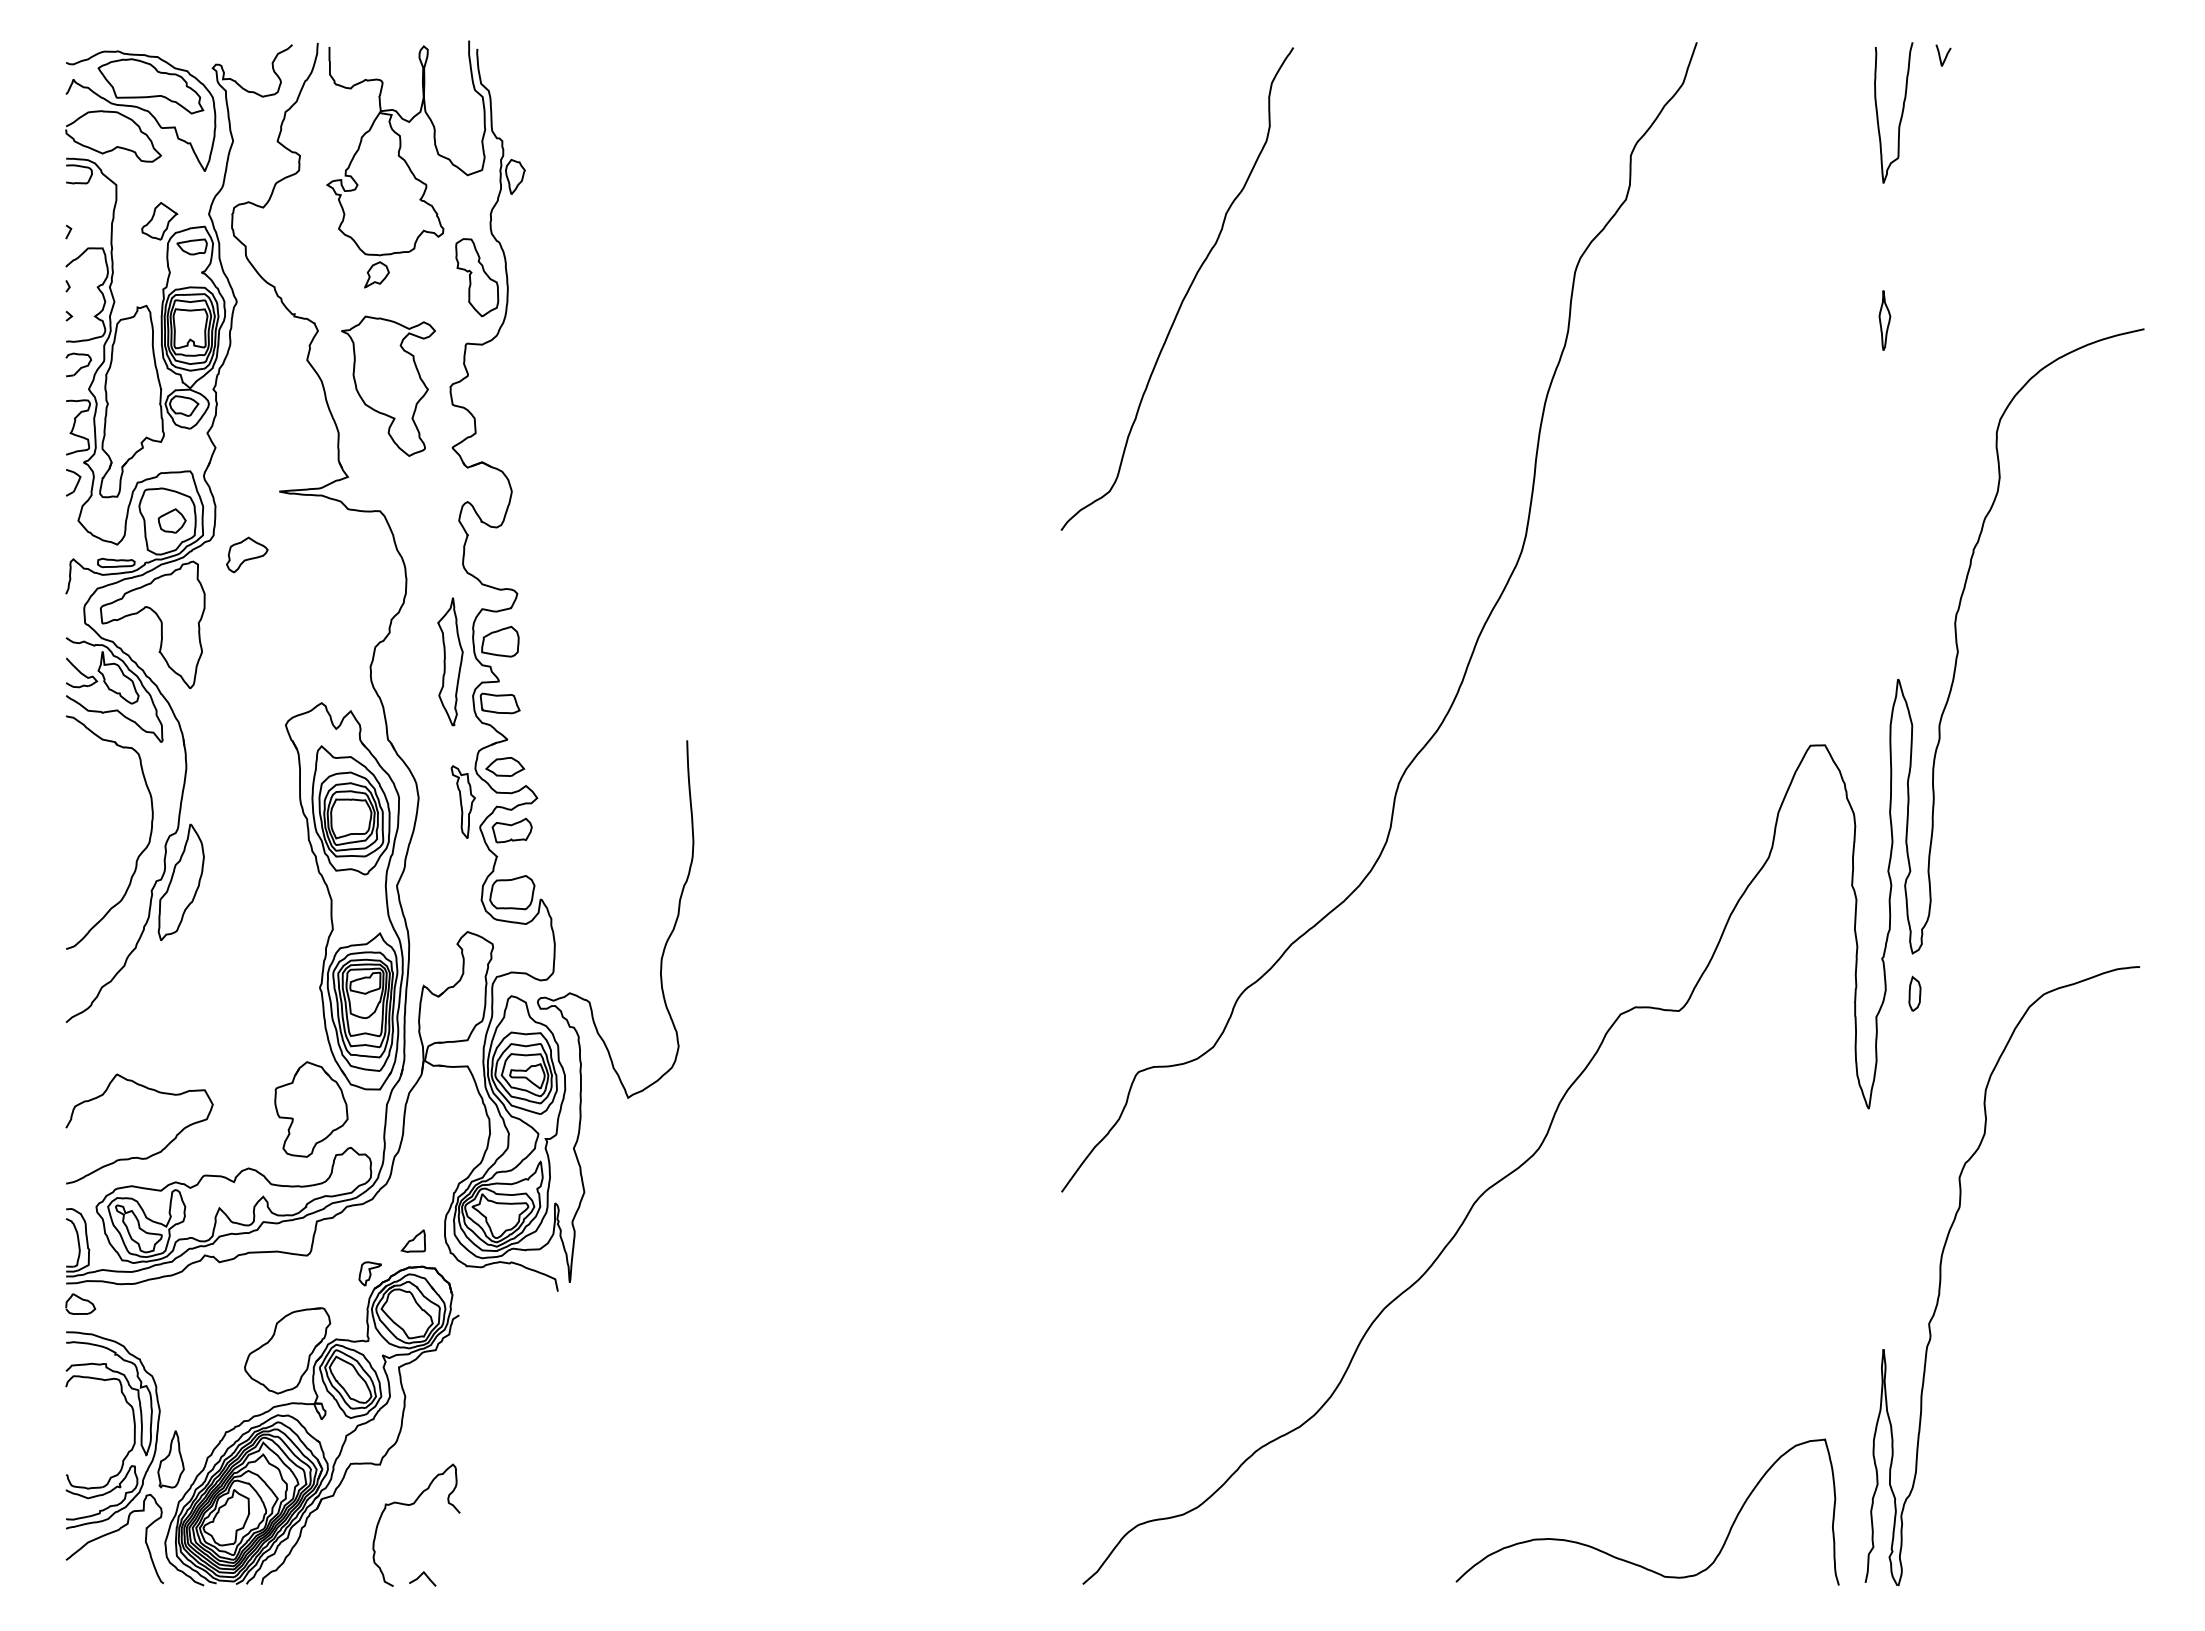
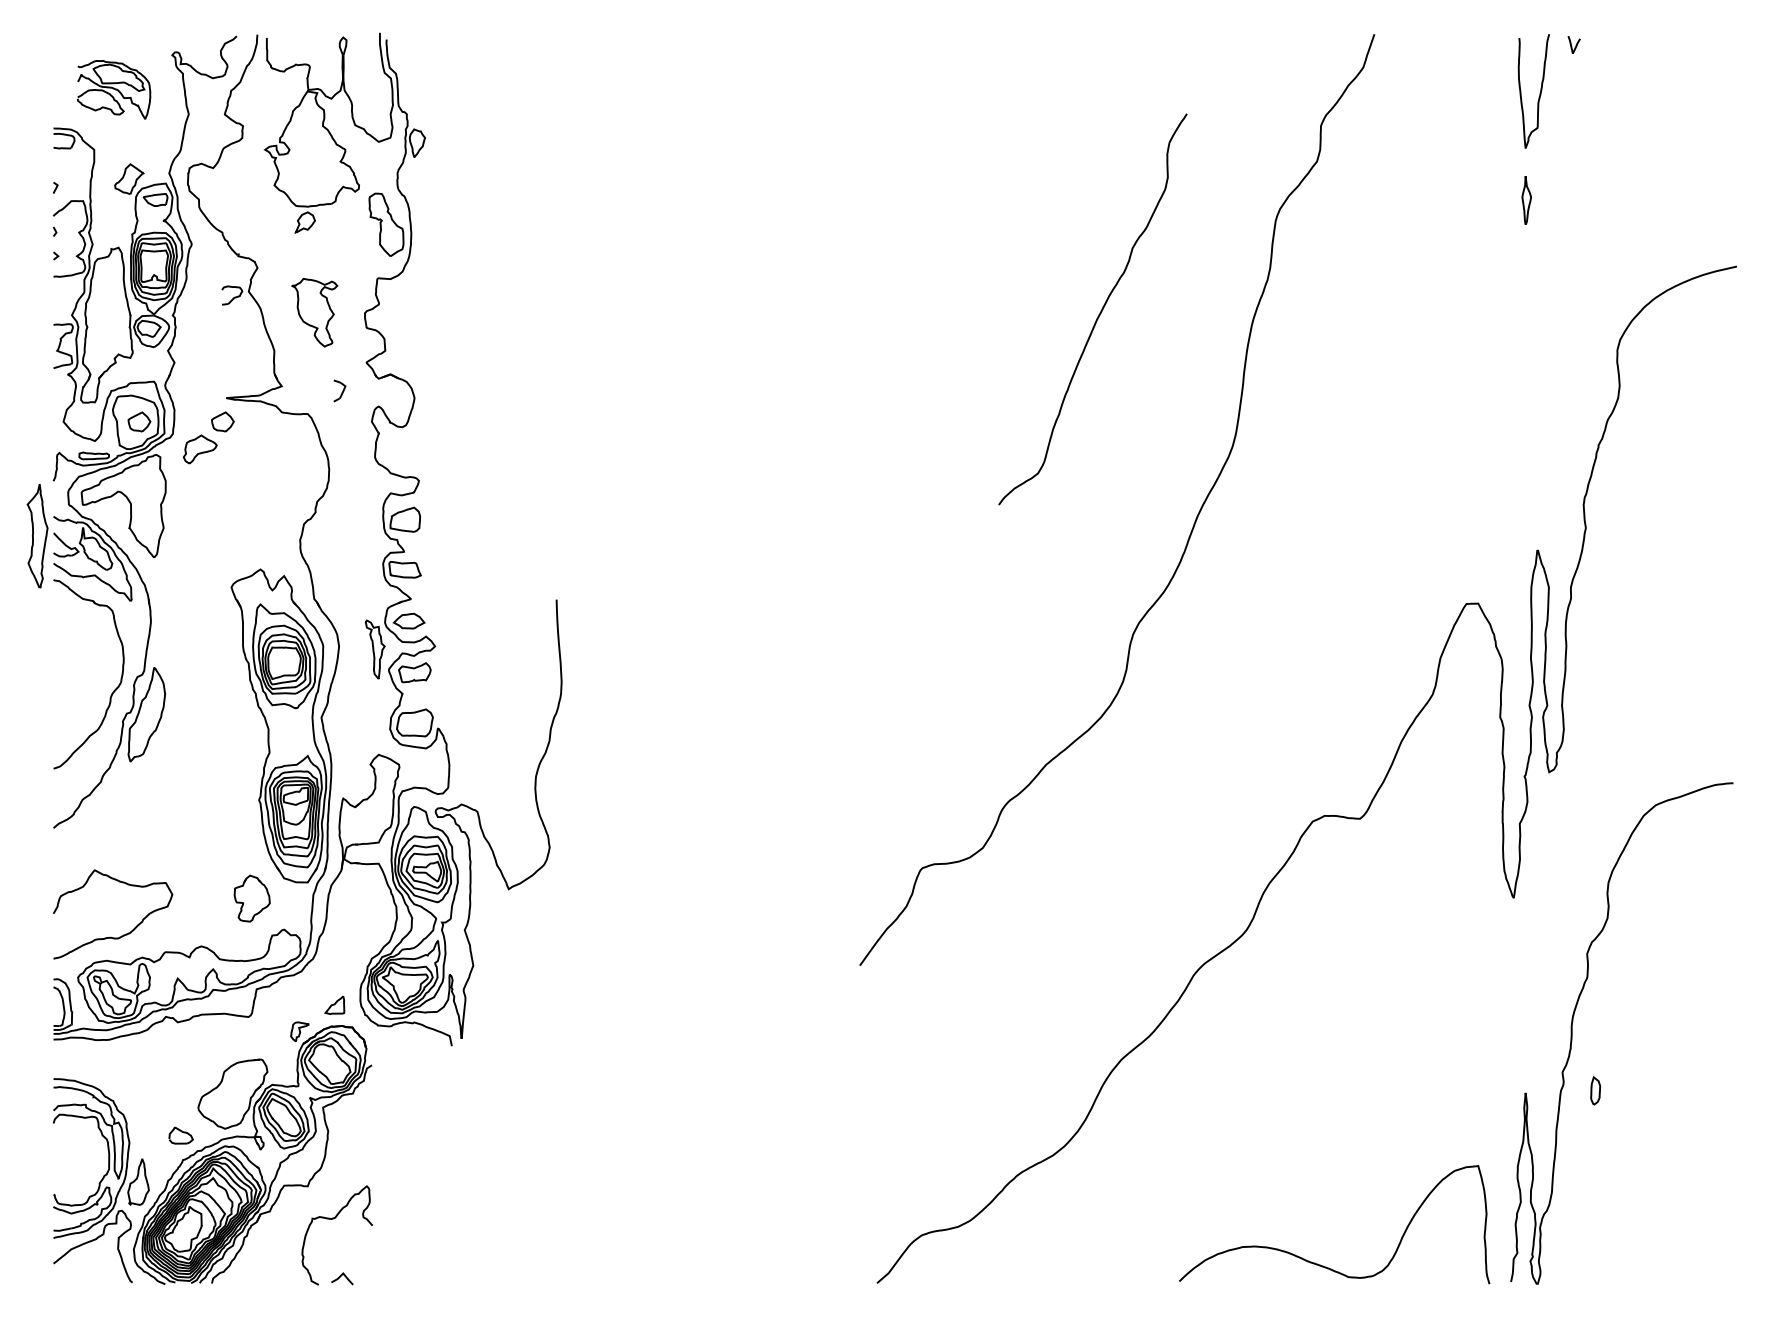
part: (140, 110) -> (113, 89), size x0.6
curve: (1185, 293) -> (1099, 313), moved
part: (1884, 320) -> (1526, 200), moved
part: (78, 364) -> (232, 295), moved
part: (388, 385) -> (314, 312), size x0.6
part: (73, 482) -> (339, 390), moved
part: (274, 520) -> (222, 421), added
part: (450, 661) -> (37, 535), moved
part: (1914, 993) -> (1595, 1090), moved
part: (311, 1109) -> (252, 898), size x0.6
part: (80, 1303) -> (181, 1135), moved

